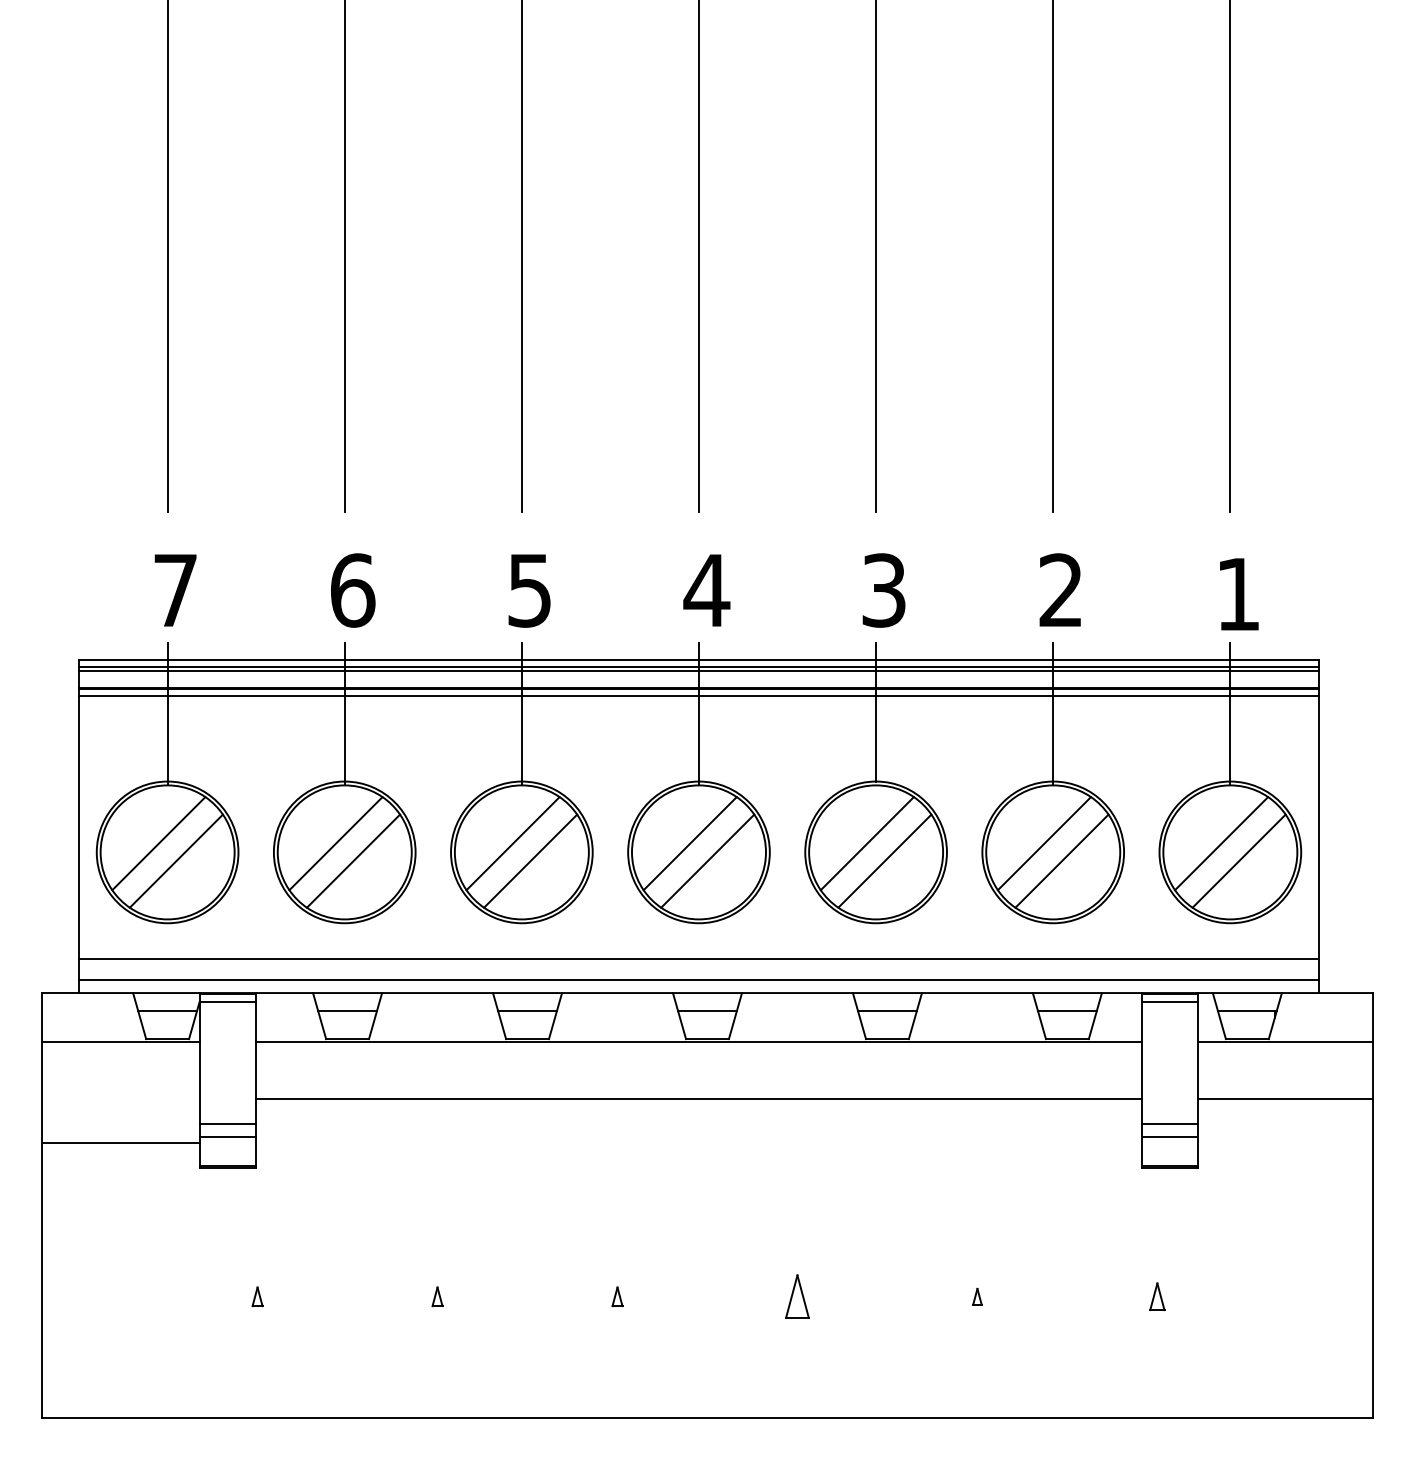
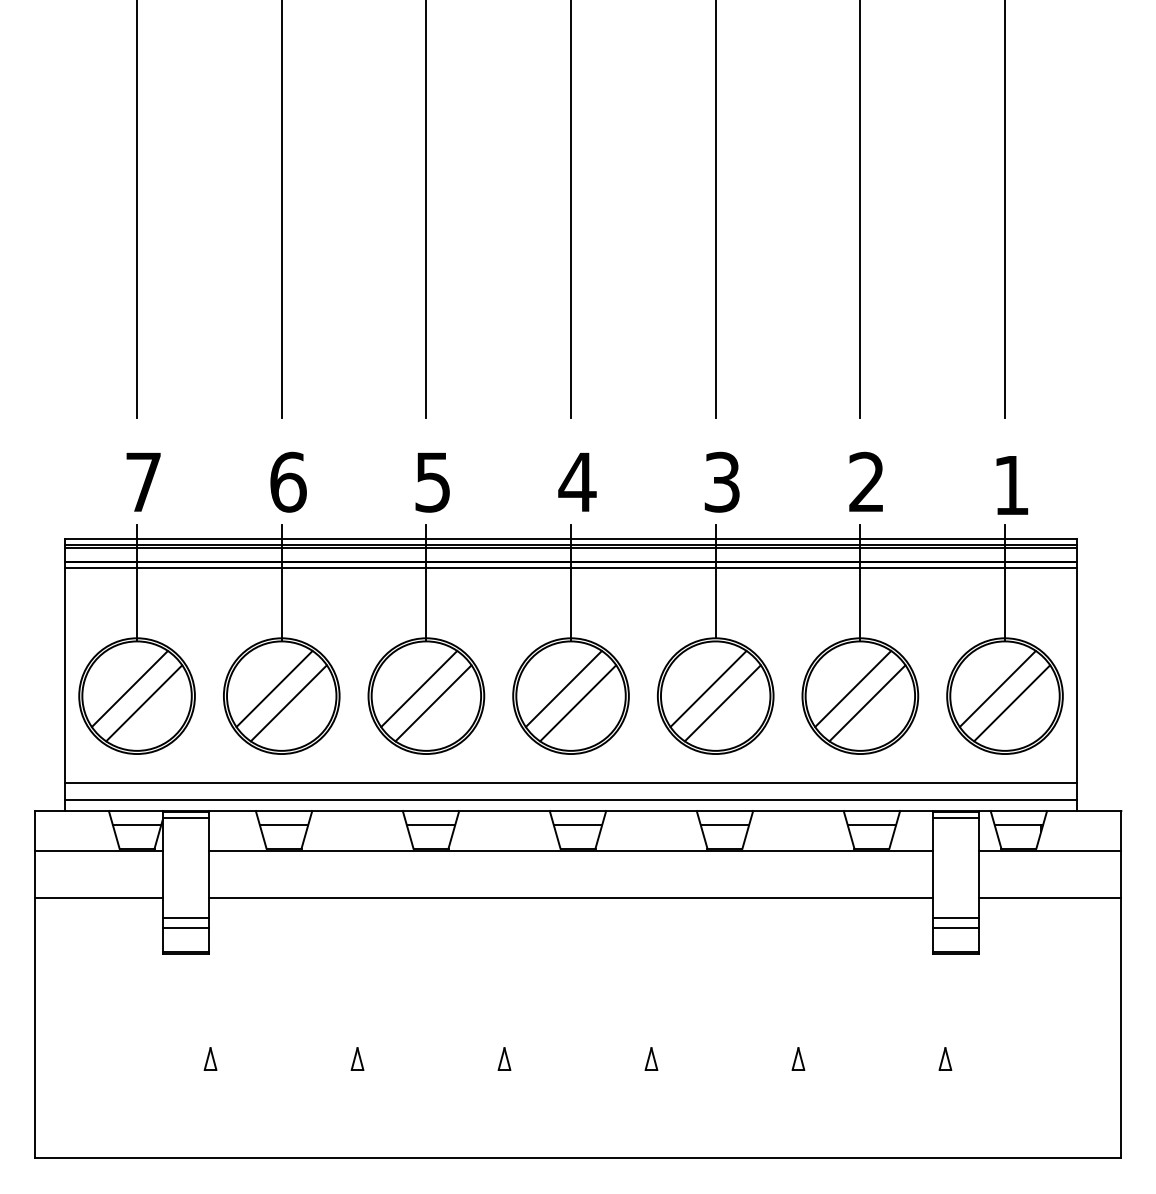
line: (120, 1143) -> (98, 897), moved
part: (257, 1296) -> (210, 1058), size x1.43
part: (437, 1296) -> (357, 1058), size x1.43
part: (617, 1296) -> (504, 1058), size x1.43
part: (797, 1296) -> (651, 1058), size x0.62
part: (977, 1296) -> (798, 1058), size x1.67

